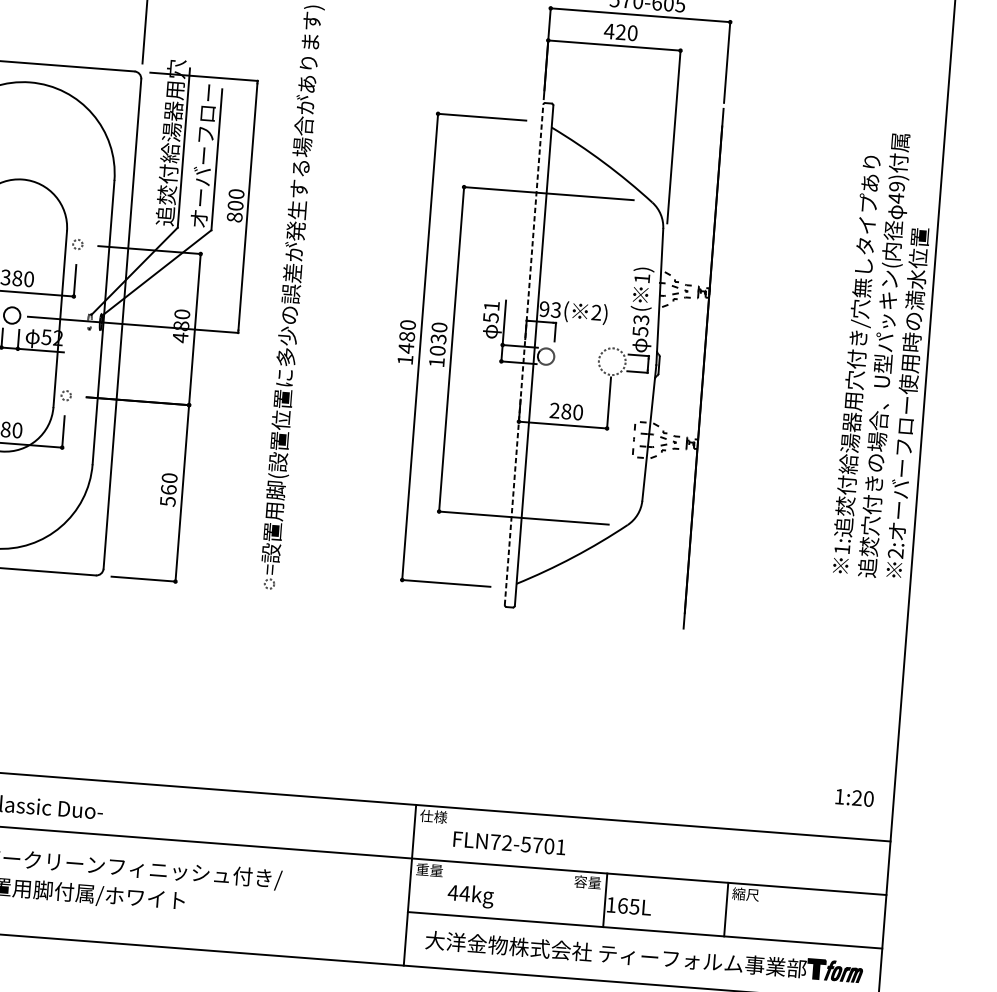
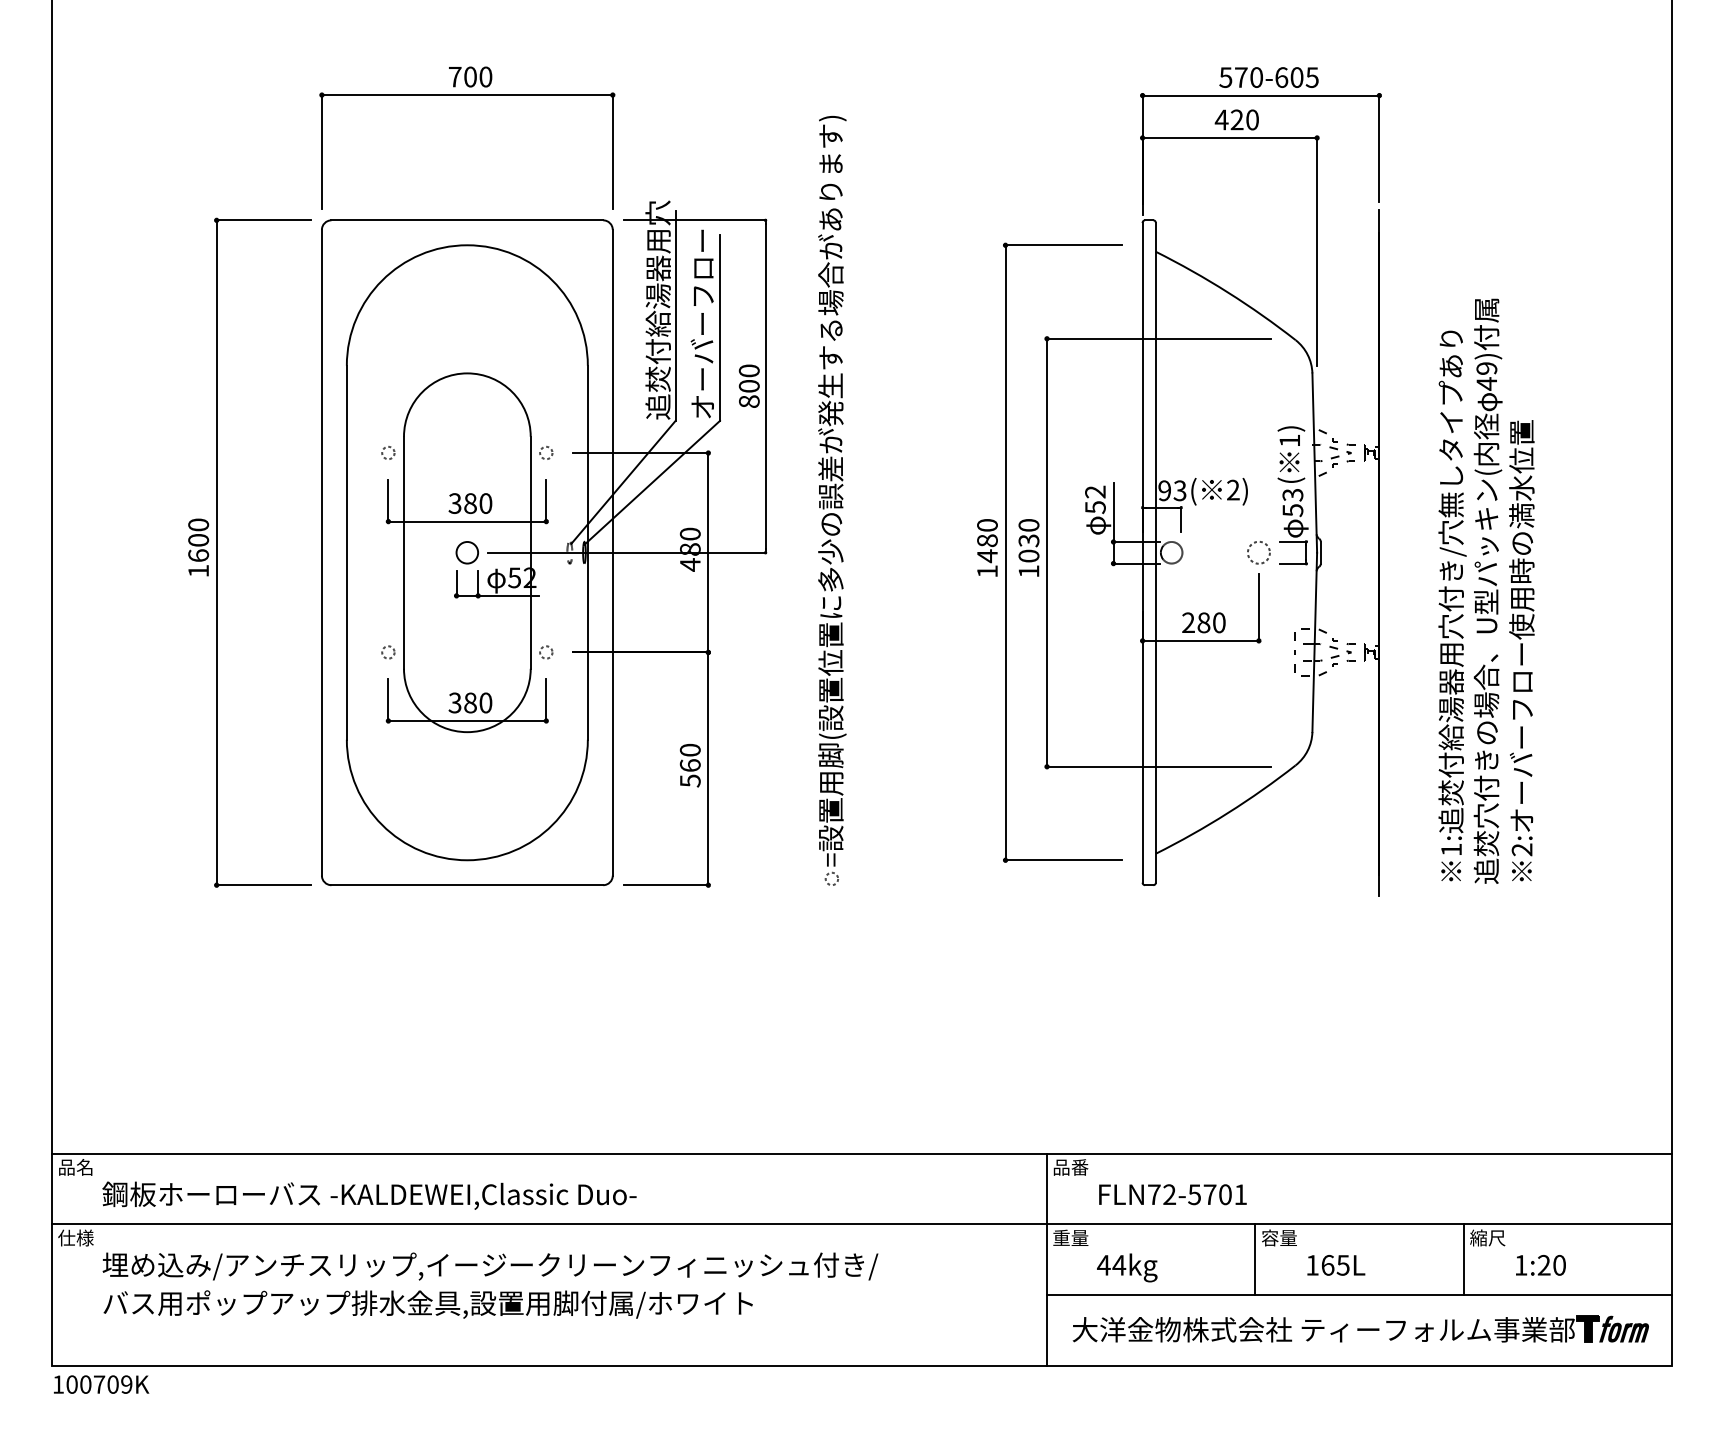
text: (491, 305) -> (1095, 491), 51 -> 52
line: (524, 354) -> (1142, 552), dashed -> solid
text: (883, 354) -> (1486, 590), moved
circle: (611, 361) -> (1258, 552), size x0.62
text: (854, 798) -> (1540, 1265), moved
text: (433, 816) -> (1070, 1167), 仕様 -> 品番
line: (605, 900) -> (1255, 1259), moved

